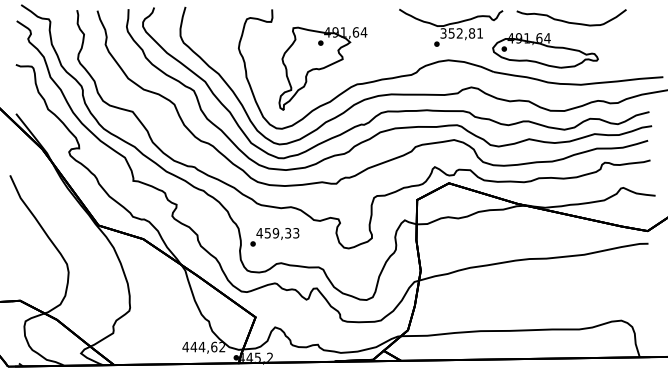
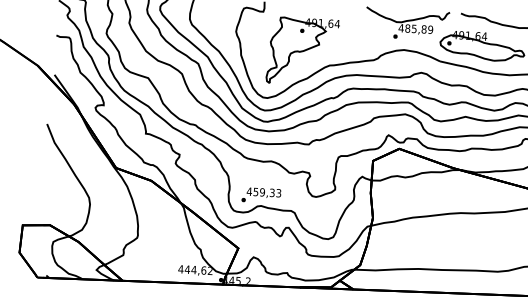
text: (461, 33) -> (415, 29), 352,81 -> 485,89
text: (274, 237) -> (261, 195), moved

